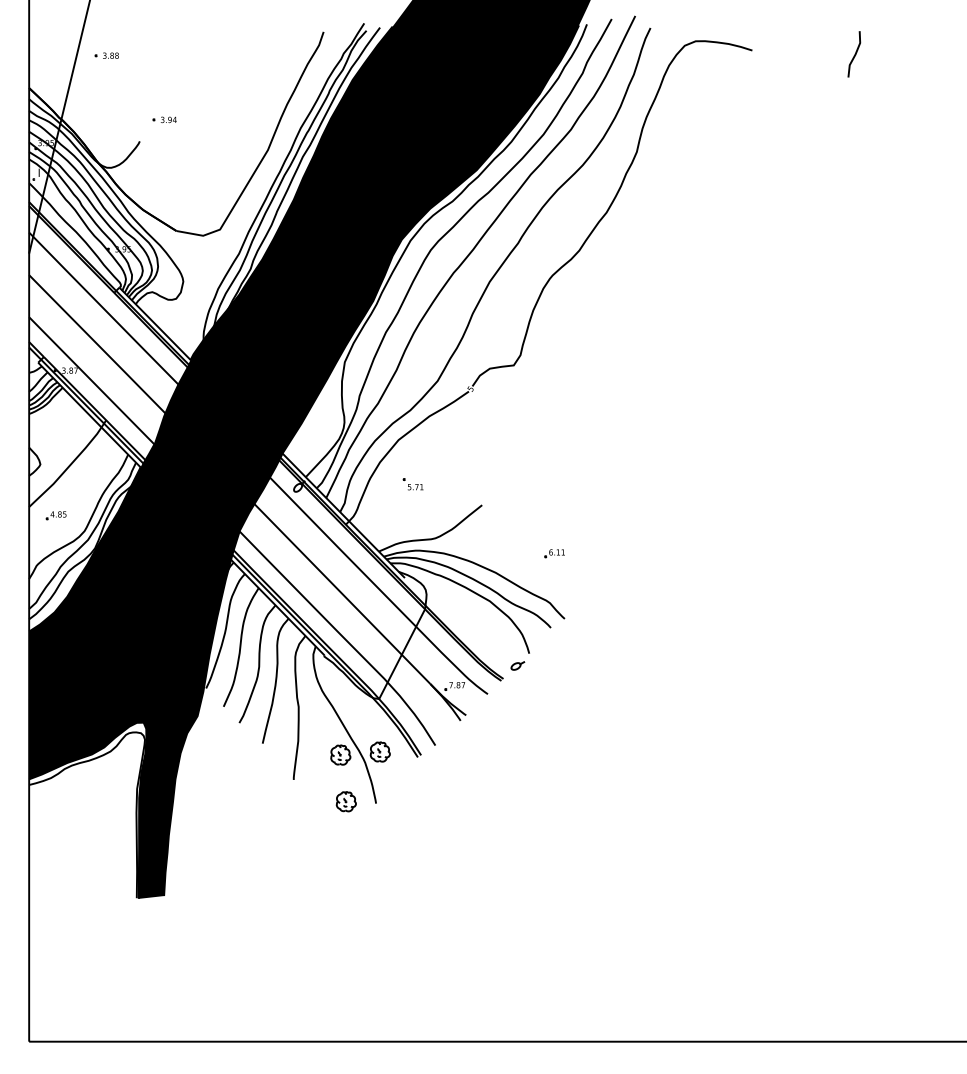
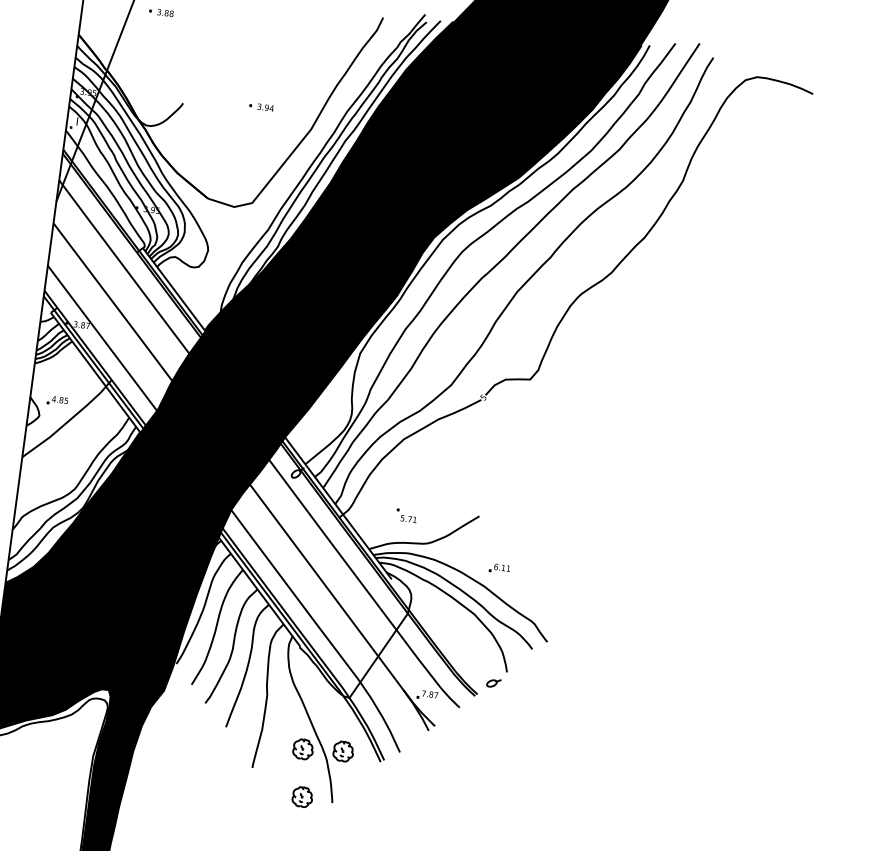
part: (164, 119) -> (261, 106), moved
part: (412, 484) -> (405, 516), moved
part: (55, 515) -> (56, 400), moved
part: (554, 553) -> (499, 568), moved

